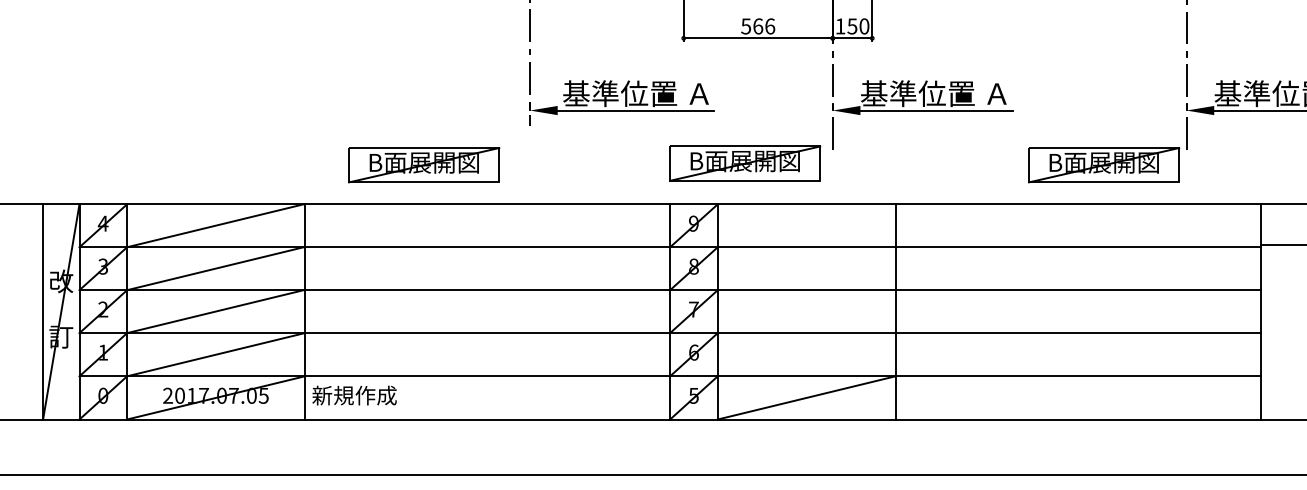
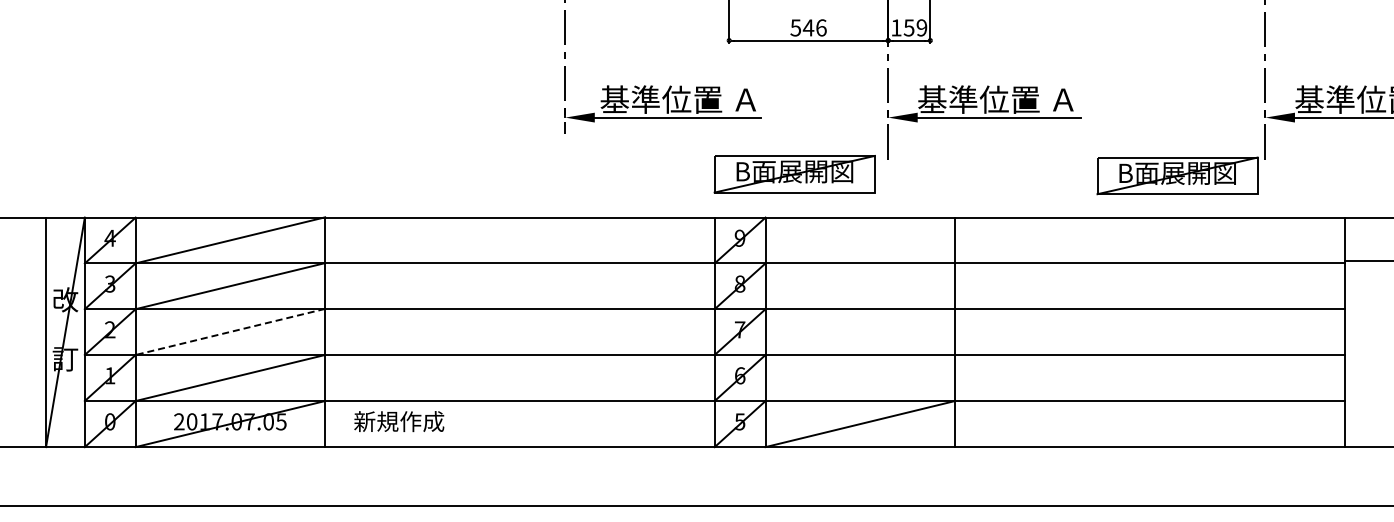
text: (758, 26) -> (808, 27), 566 -> 546
text: (864, 26) -> (921, 27), 150 -> 159
part: (424, 164) -> (452, 175), removed
line: (216, 311) -> (230, 331), solid -> dashed
text: (354, 395) -> (399, 421), moved

